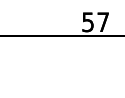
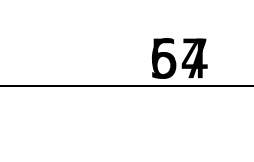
text: (95, 22) -> (178, 58), 57 -> 64

